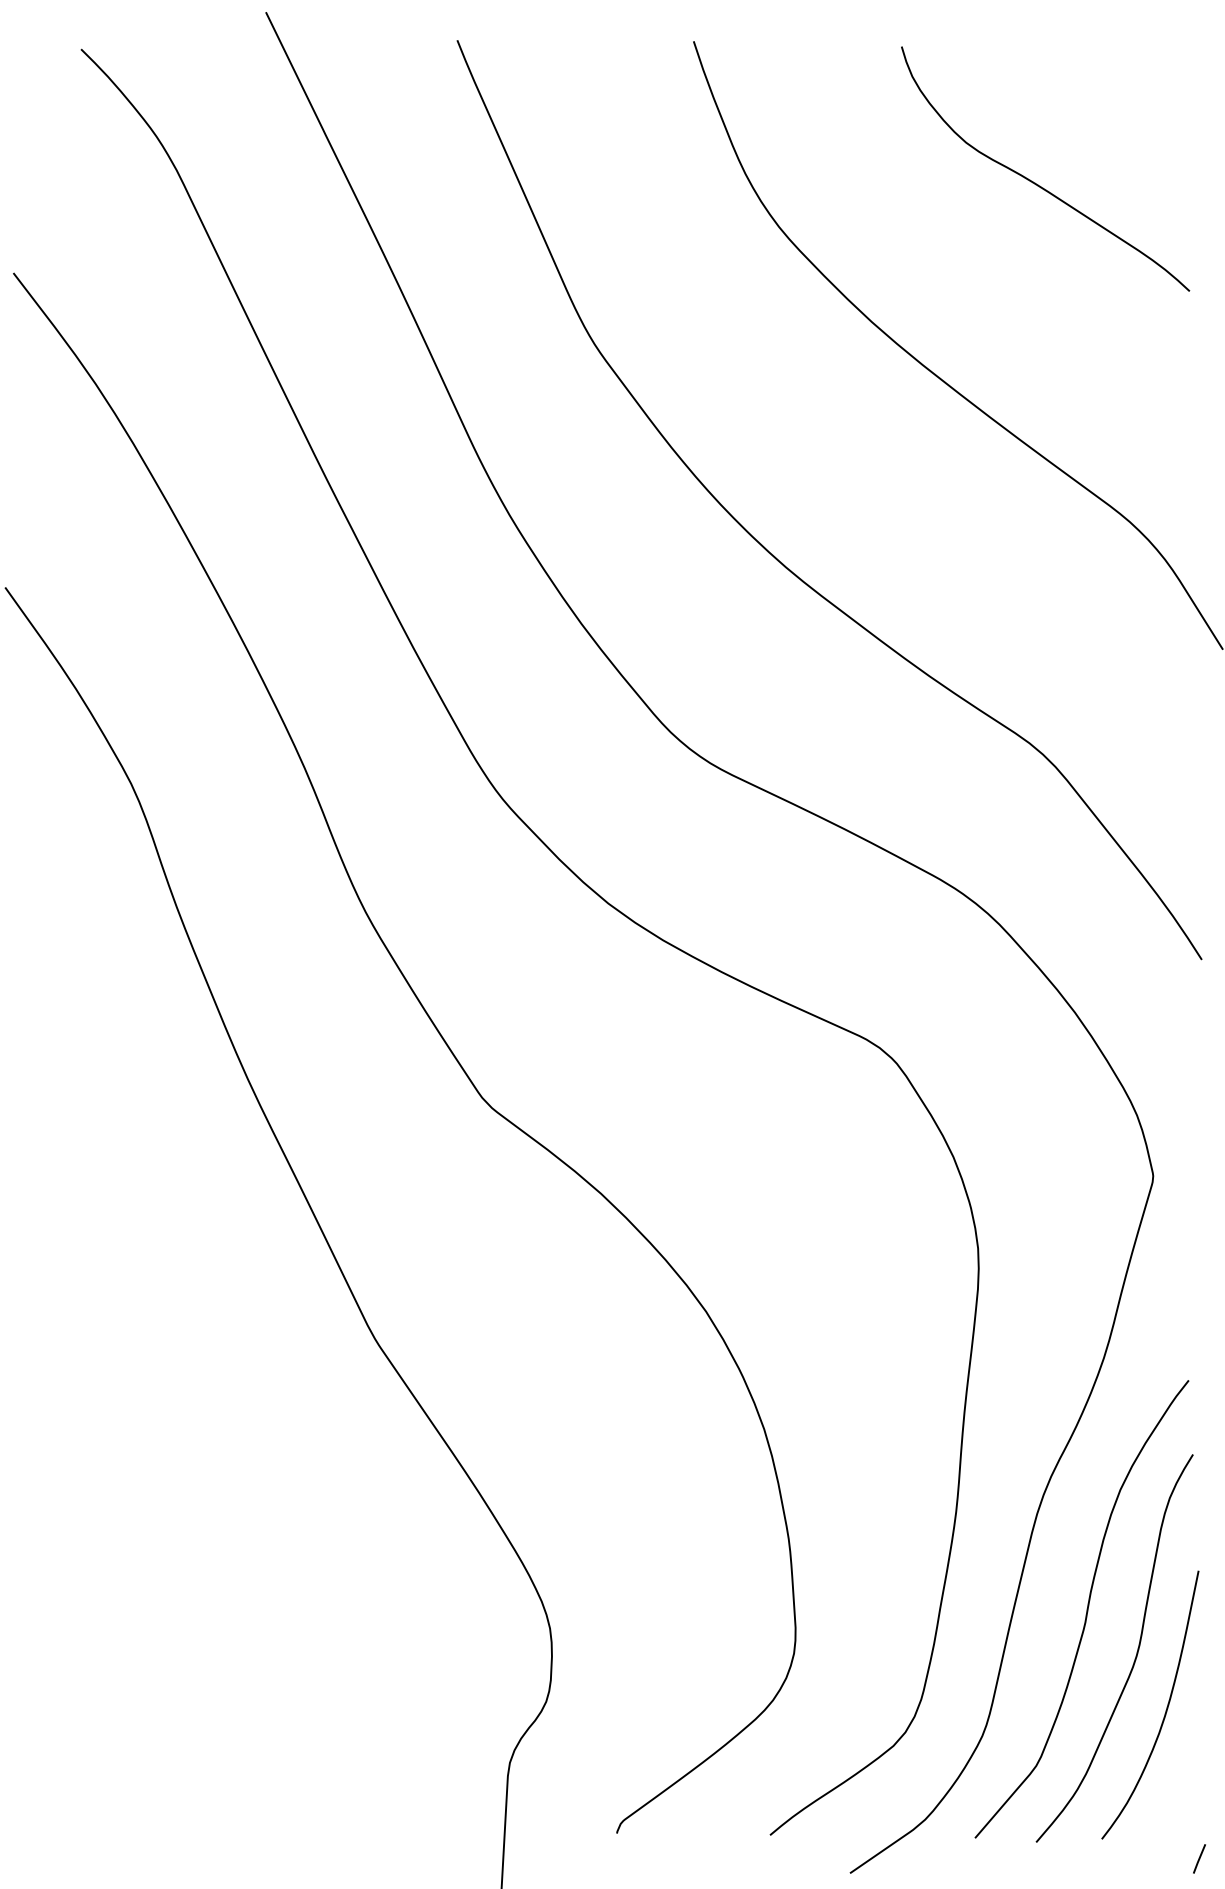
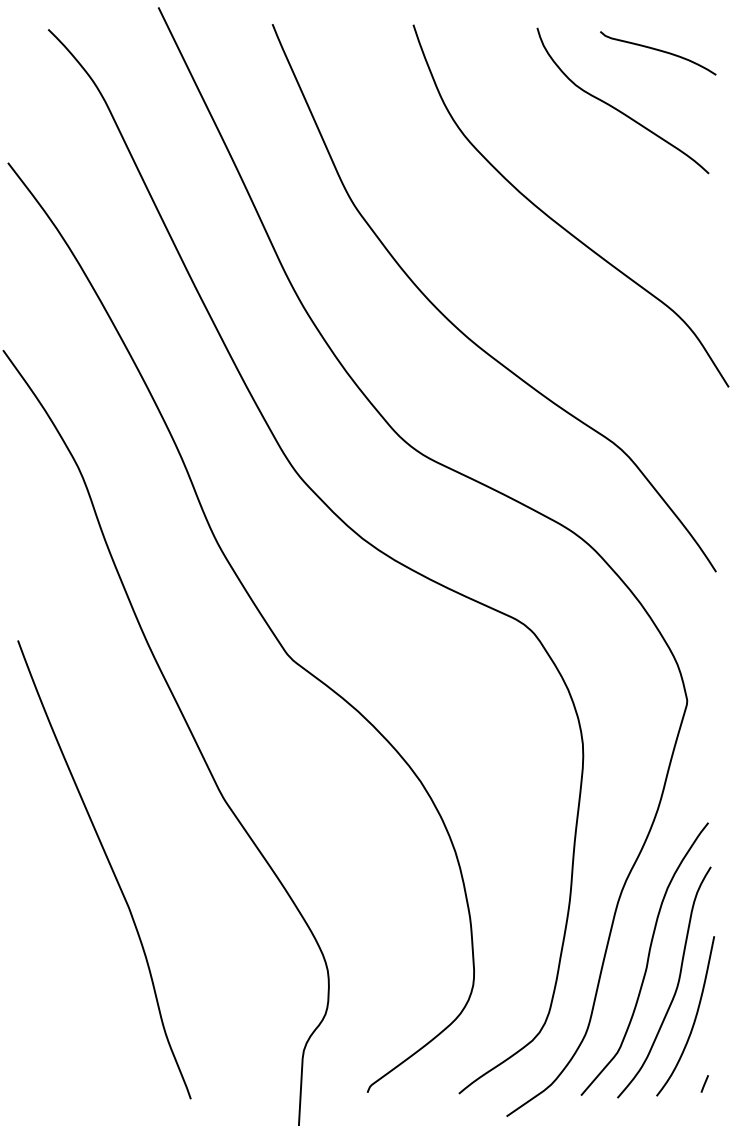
curve: (1104, 86) -> (658, 51), added
curve: (185, 1457) -> (110, 868), added
line: (1198, 1858) -> (704, 1083), moved

